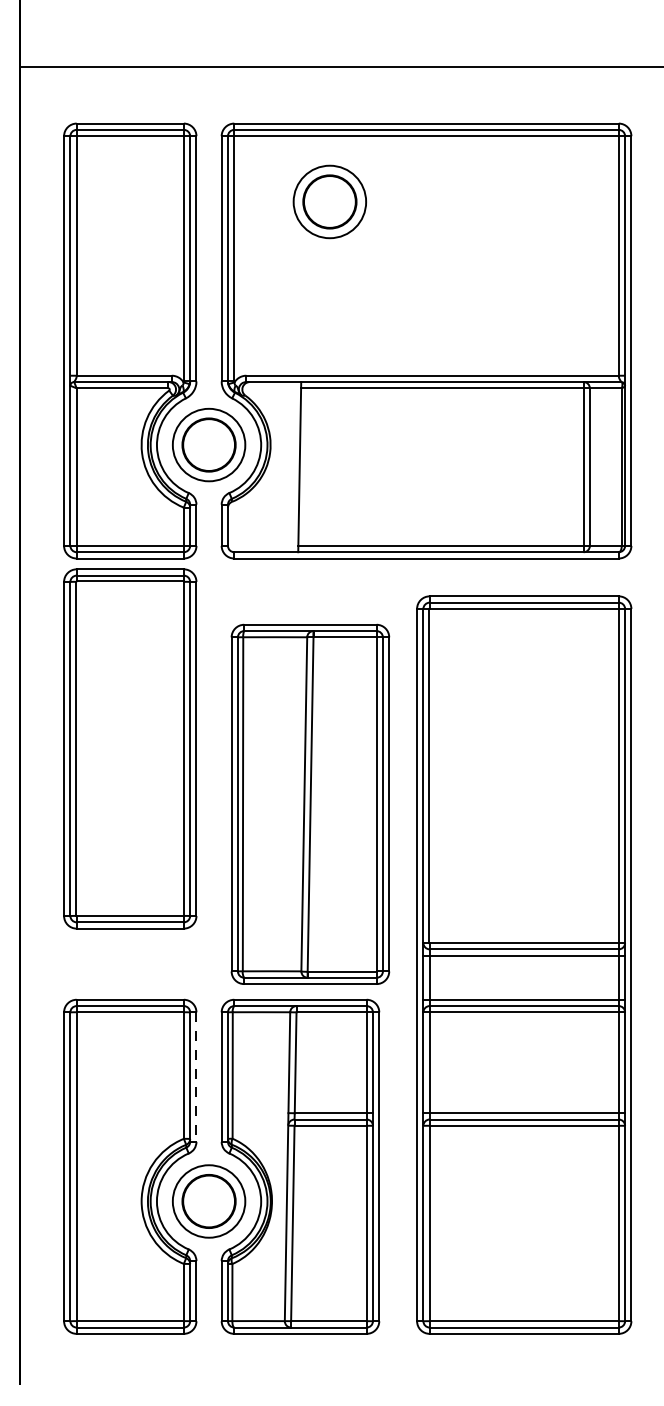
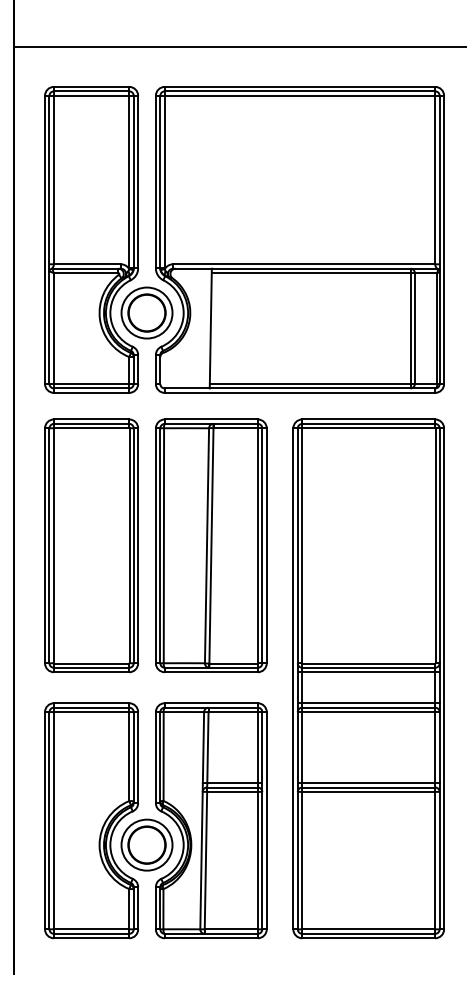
part: (329, 201) -> (231, 141), removed
part: (130, 748) -> (91, 545), moved
part: (310, 803) -> (211, 545), moved
line: (196, 1076) -> (138, 757), dashed -> solid

